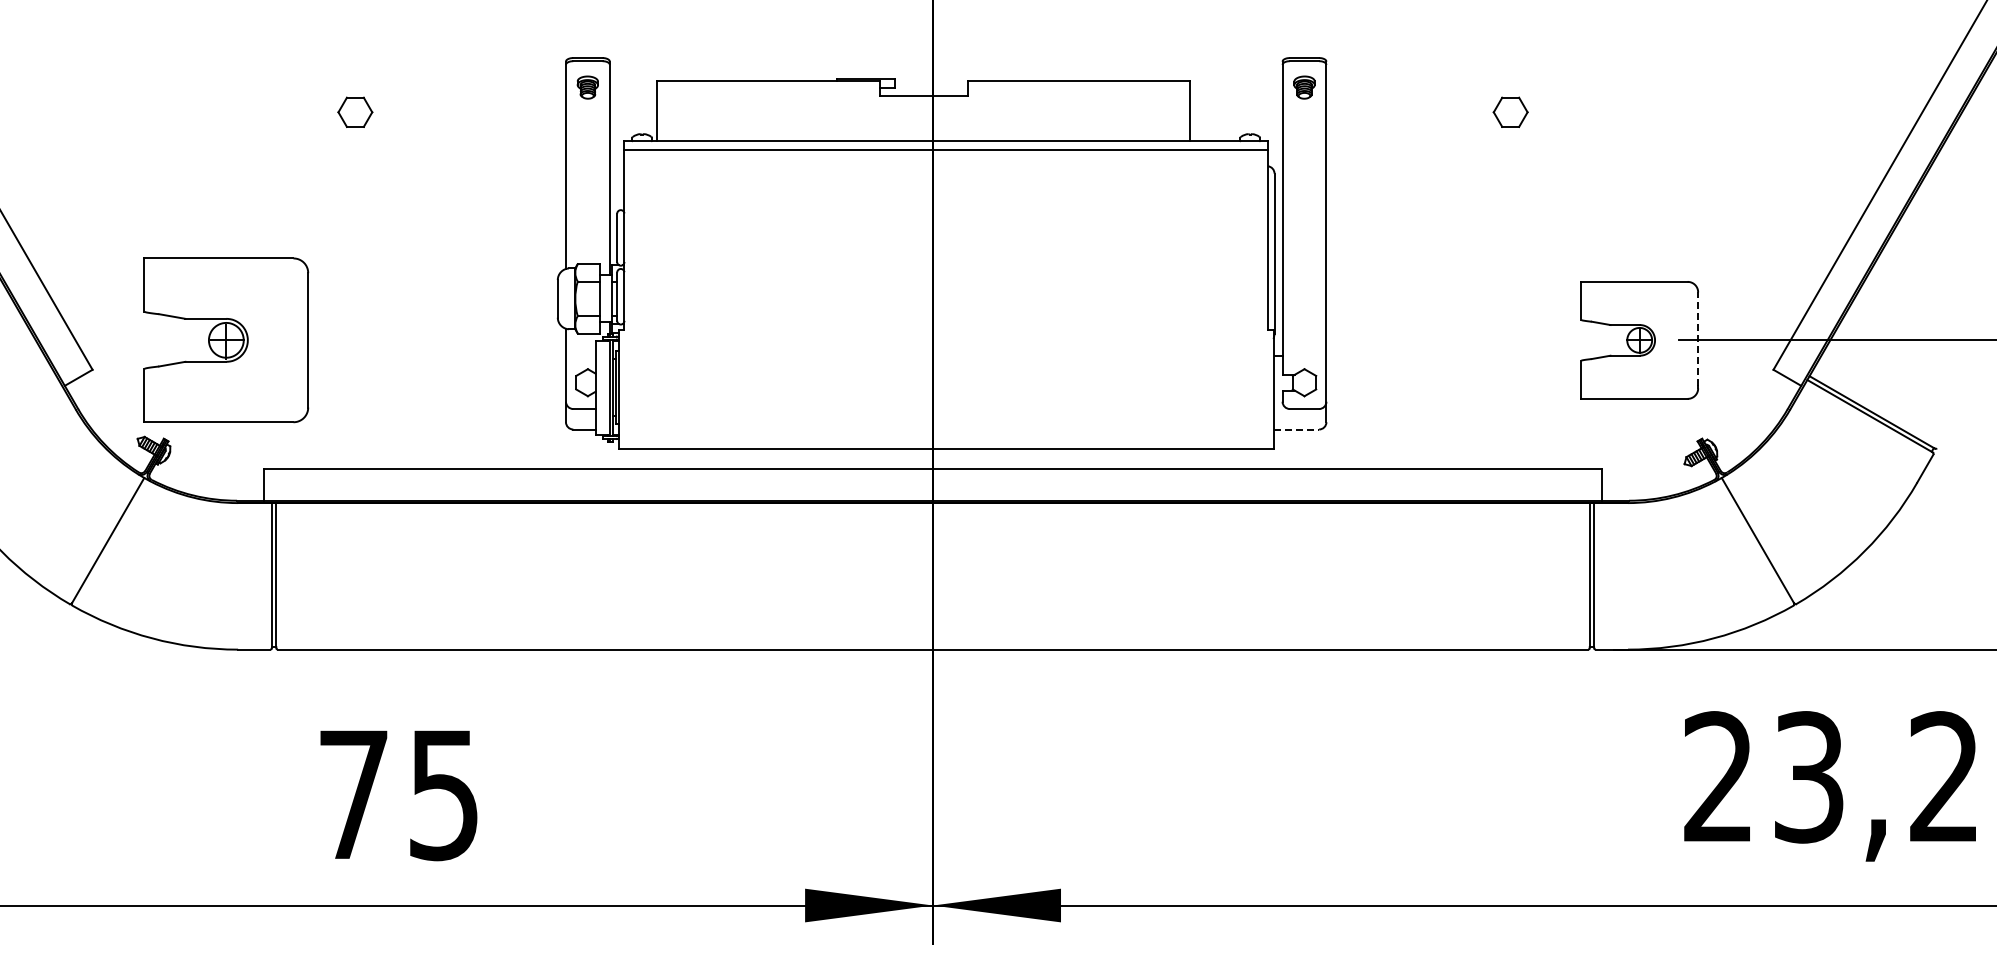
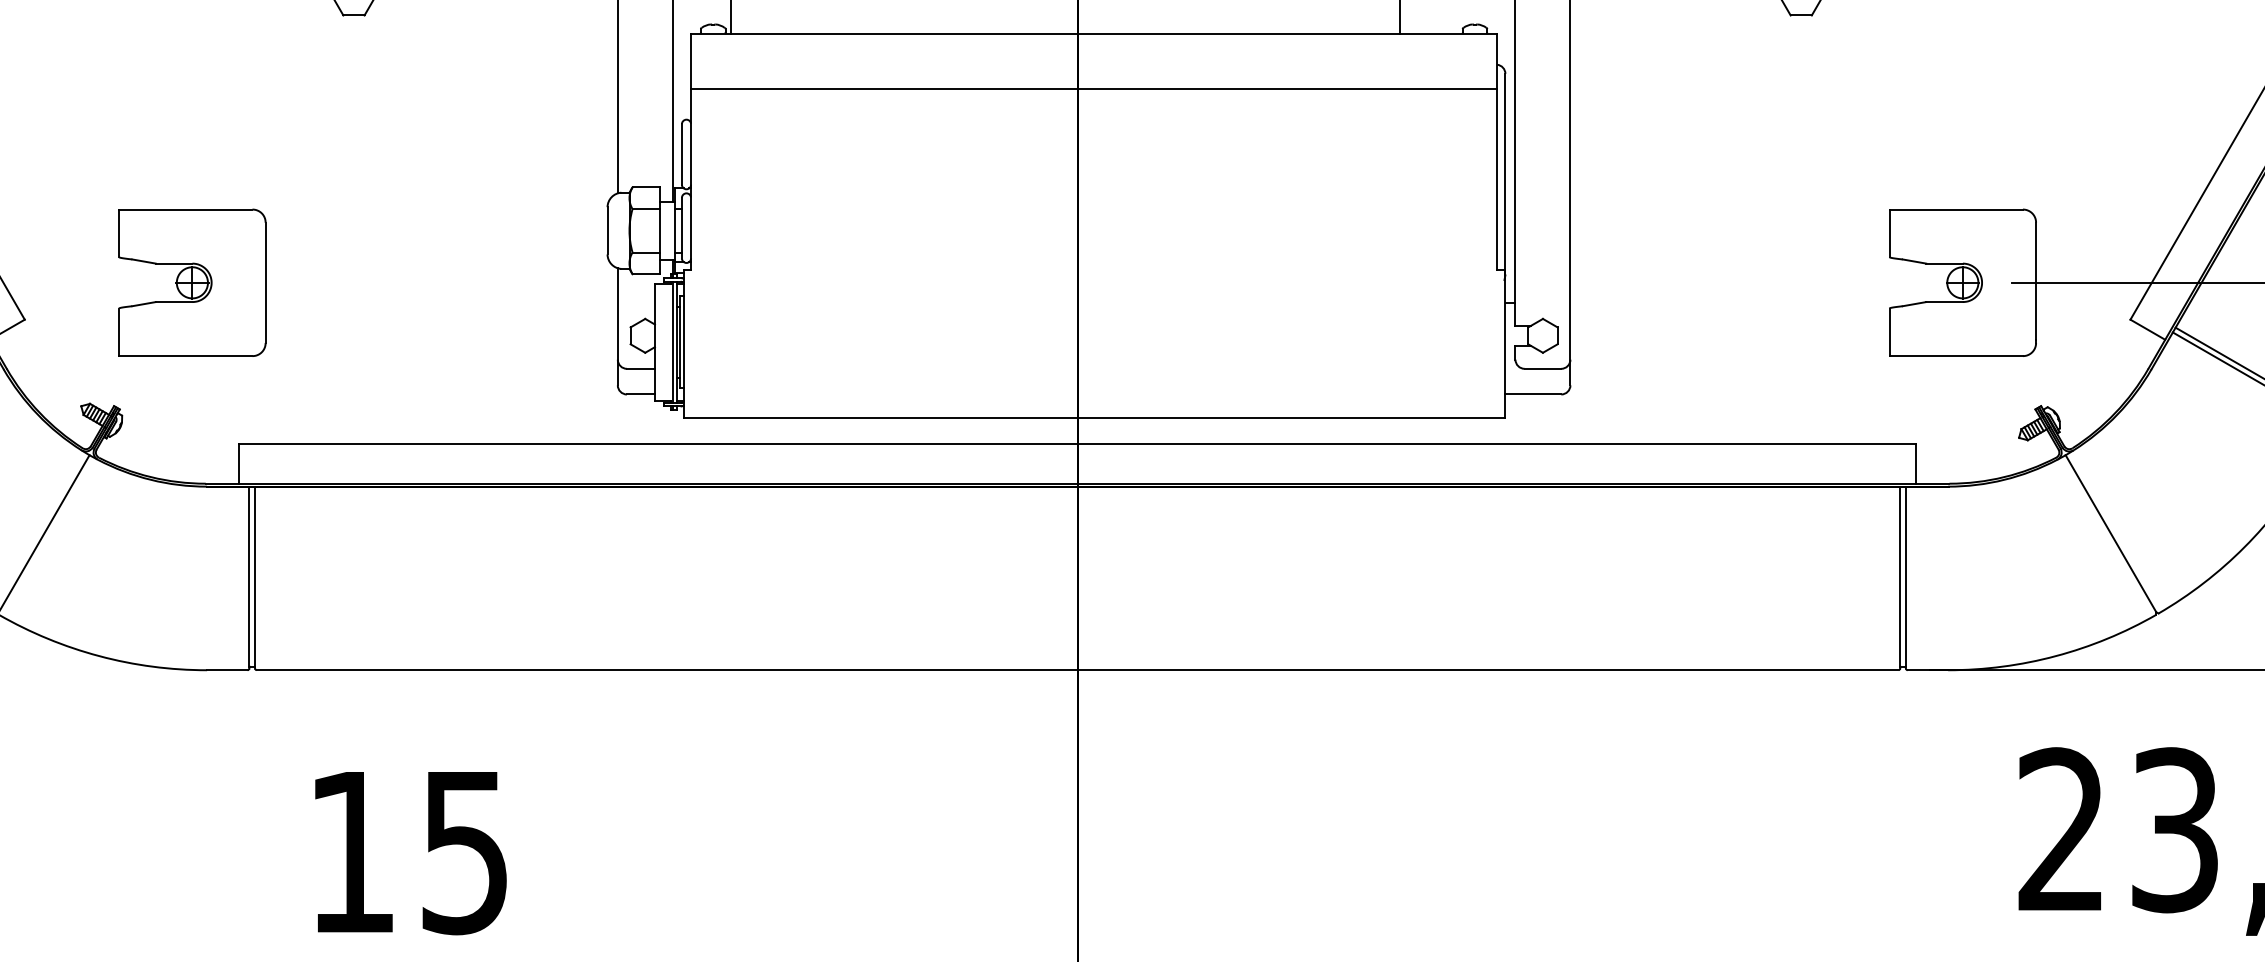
line: (945, 150) -> (1093, 88), moved
line: (1698, 339) -> (2036, 281), dashed -> solid
part: (226, 340) -> (192, 282), size x0.71
line: (1297, 429) -> (1534, 394), dashed -> solid
text: (353, 794) -> (351, 851), 75 -> 15

